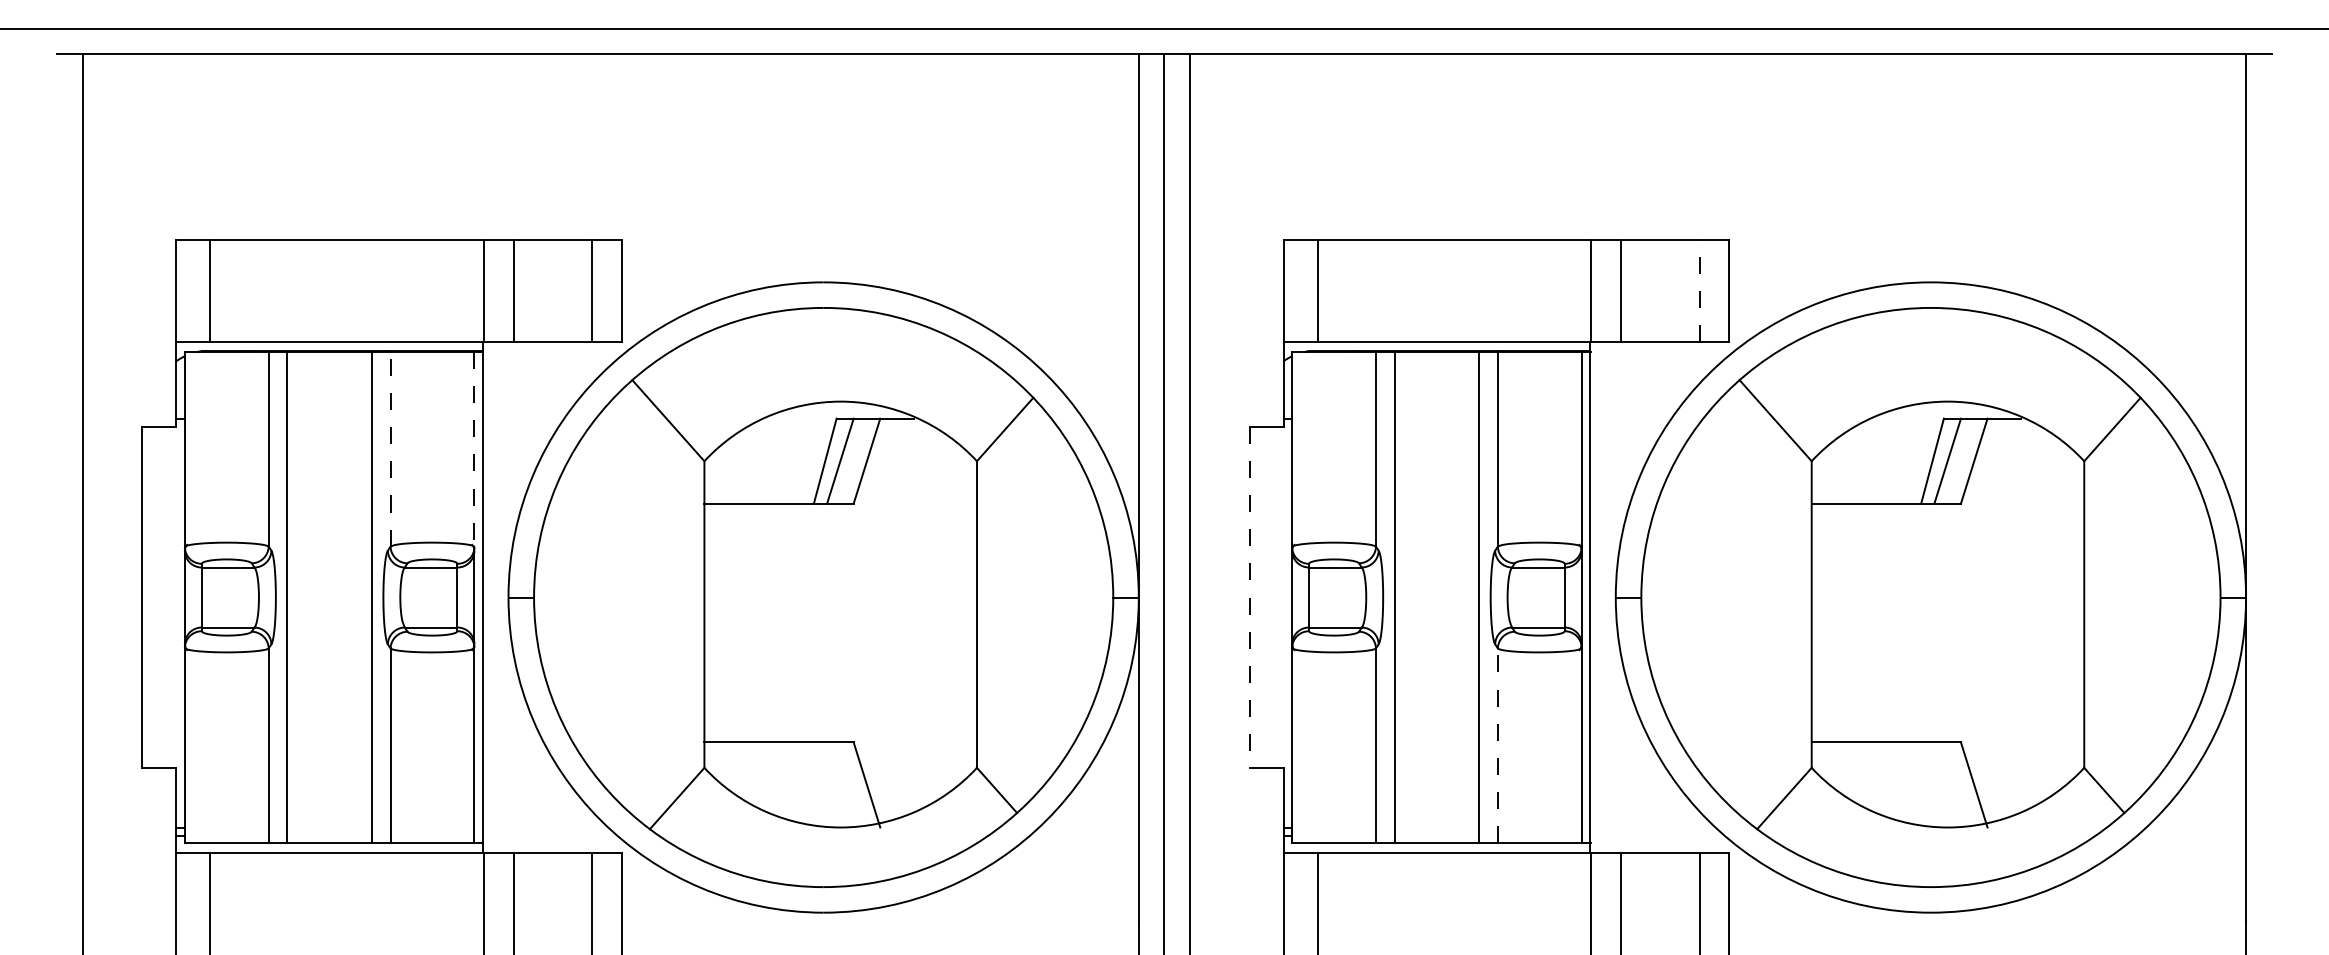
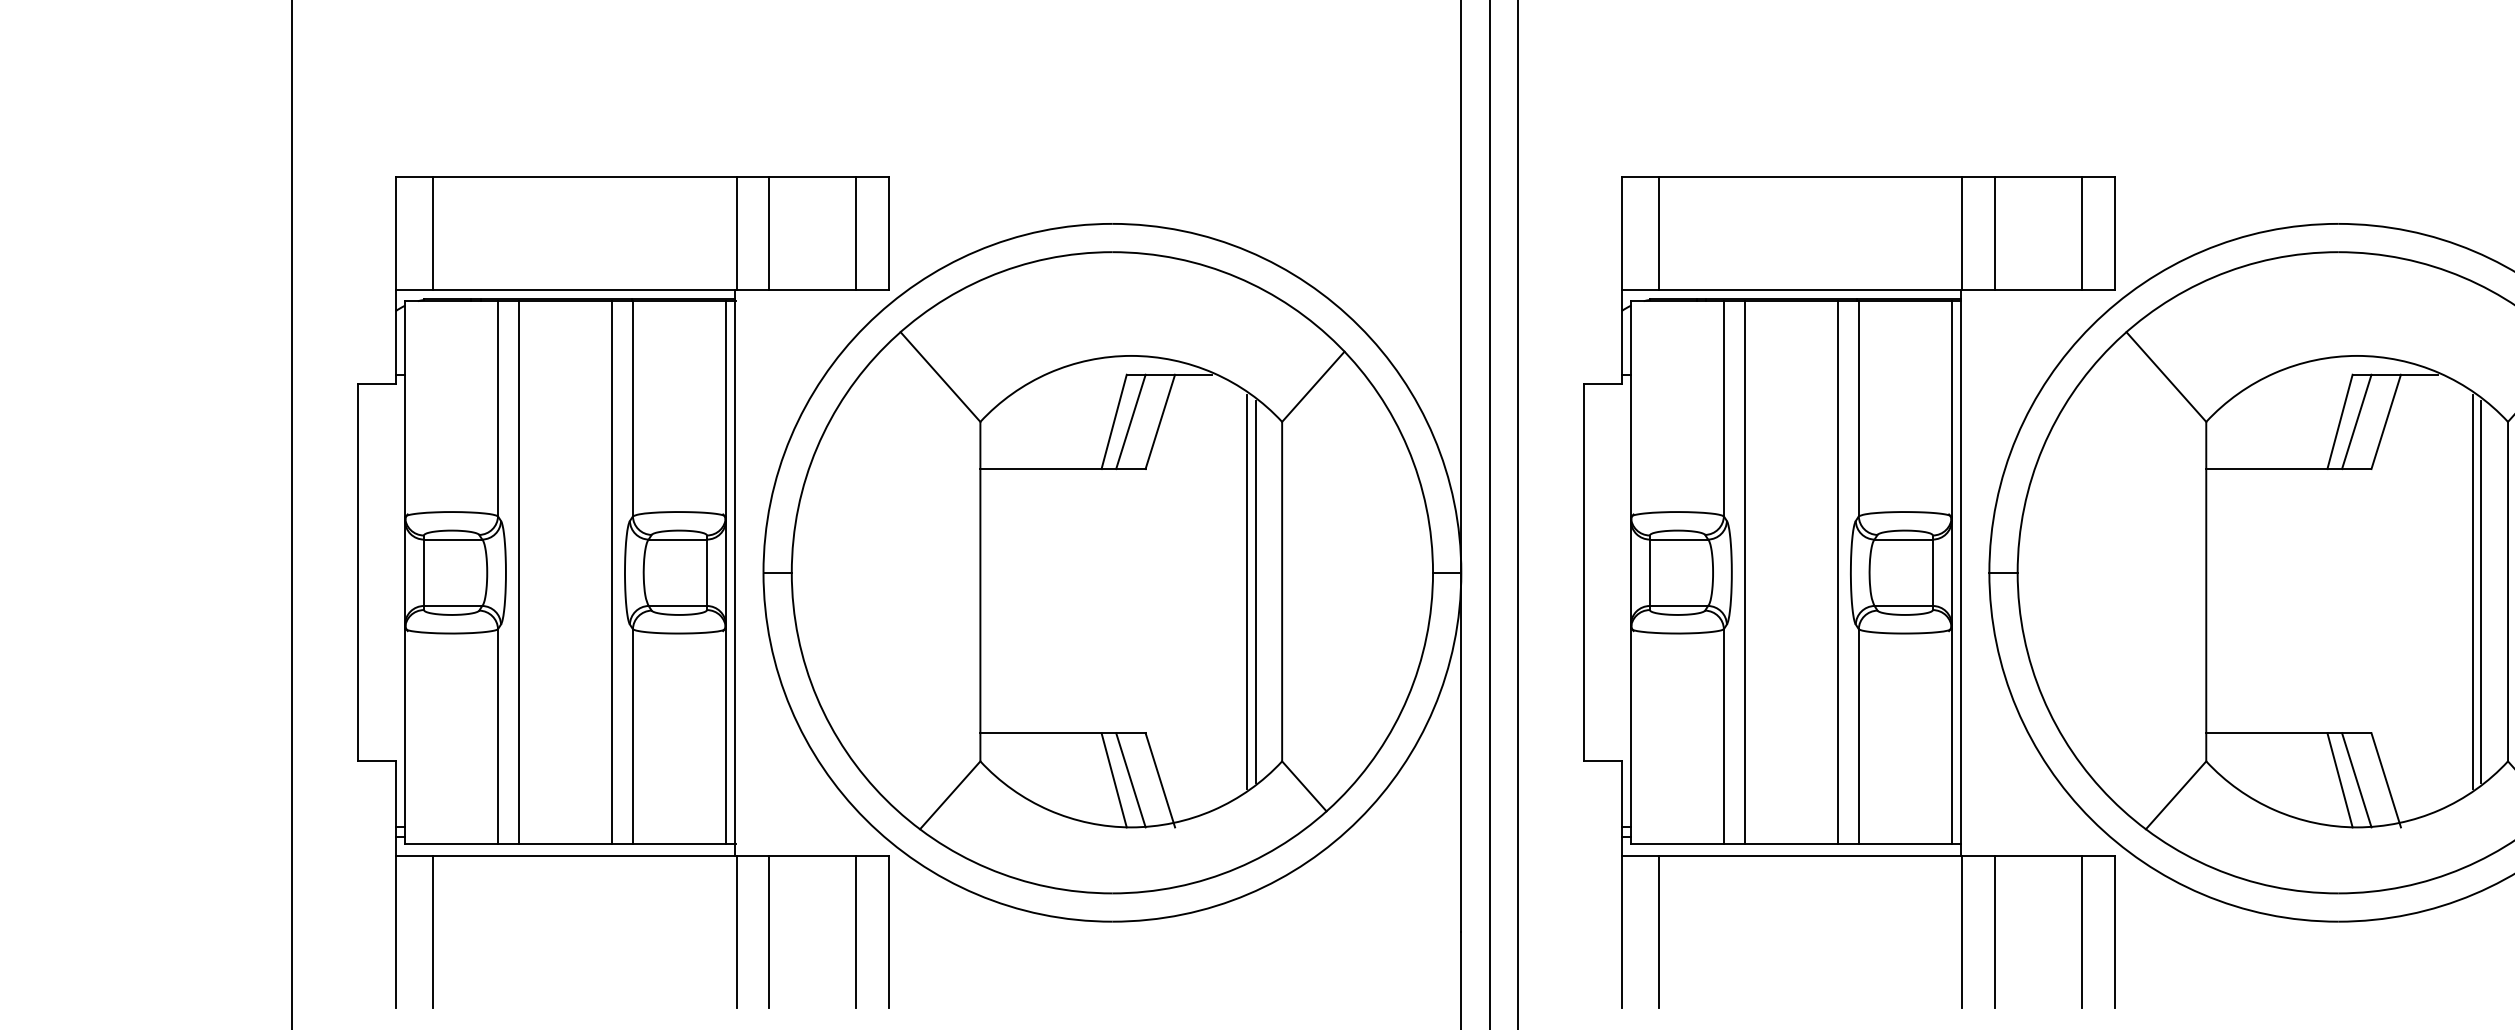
line: (1699, 290) -> (2082, 232), dashed -> solid
line: (390, 448) -> (632, 407), dashed -> solid
line: (474, 450) -> (725, 410), dashed -> solid
line: (1249, 598) -> (1583, 573), dashed -> solid
line: (945, 614) -> (1247, 591), added
line: (952, 614) -> (1255, 591), added
line: (2052, 614) -> (2472, 591), added
line: (2060, 614) -> (2481, 591), added
line: (1497, 745) -> (1858, 736), dashed -> solid
line: (824, 784) -> (1113, 779), added
line: (840, 784) -> (1131, 779), added
line: (1932, 784) -> (2340, 779), added
line: (1947, 784) -> (2356, 779), added

